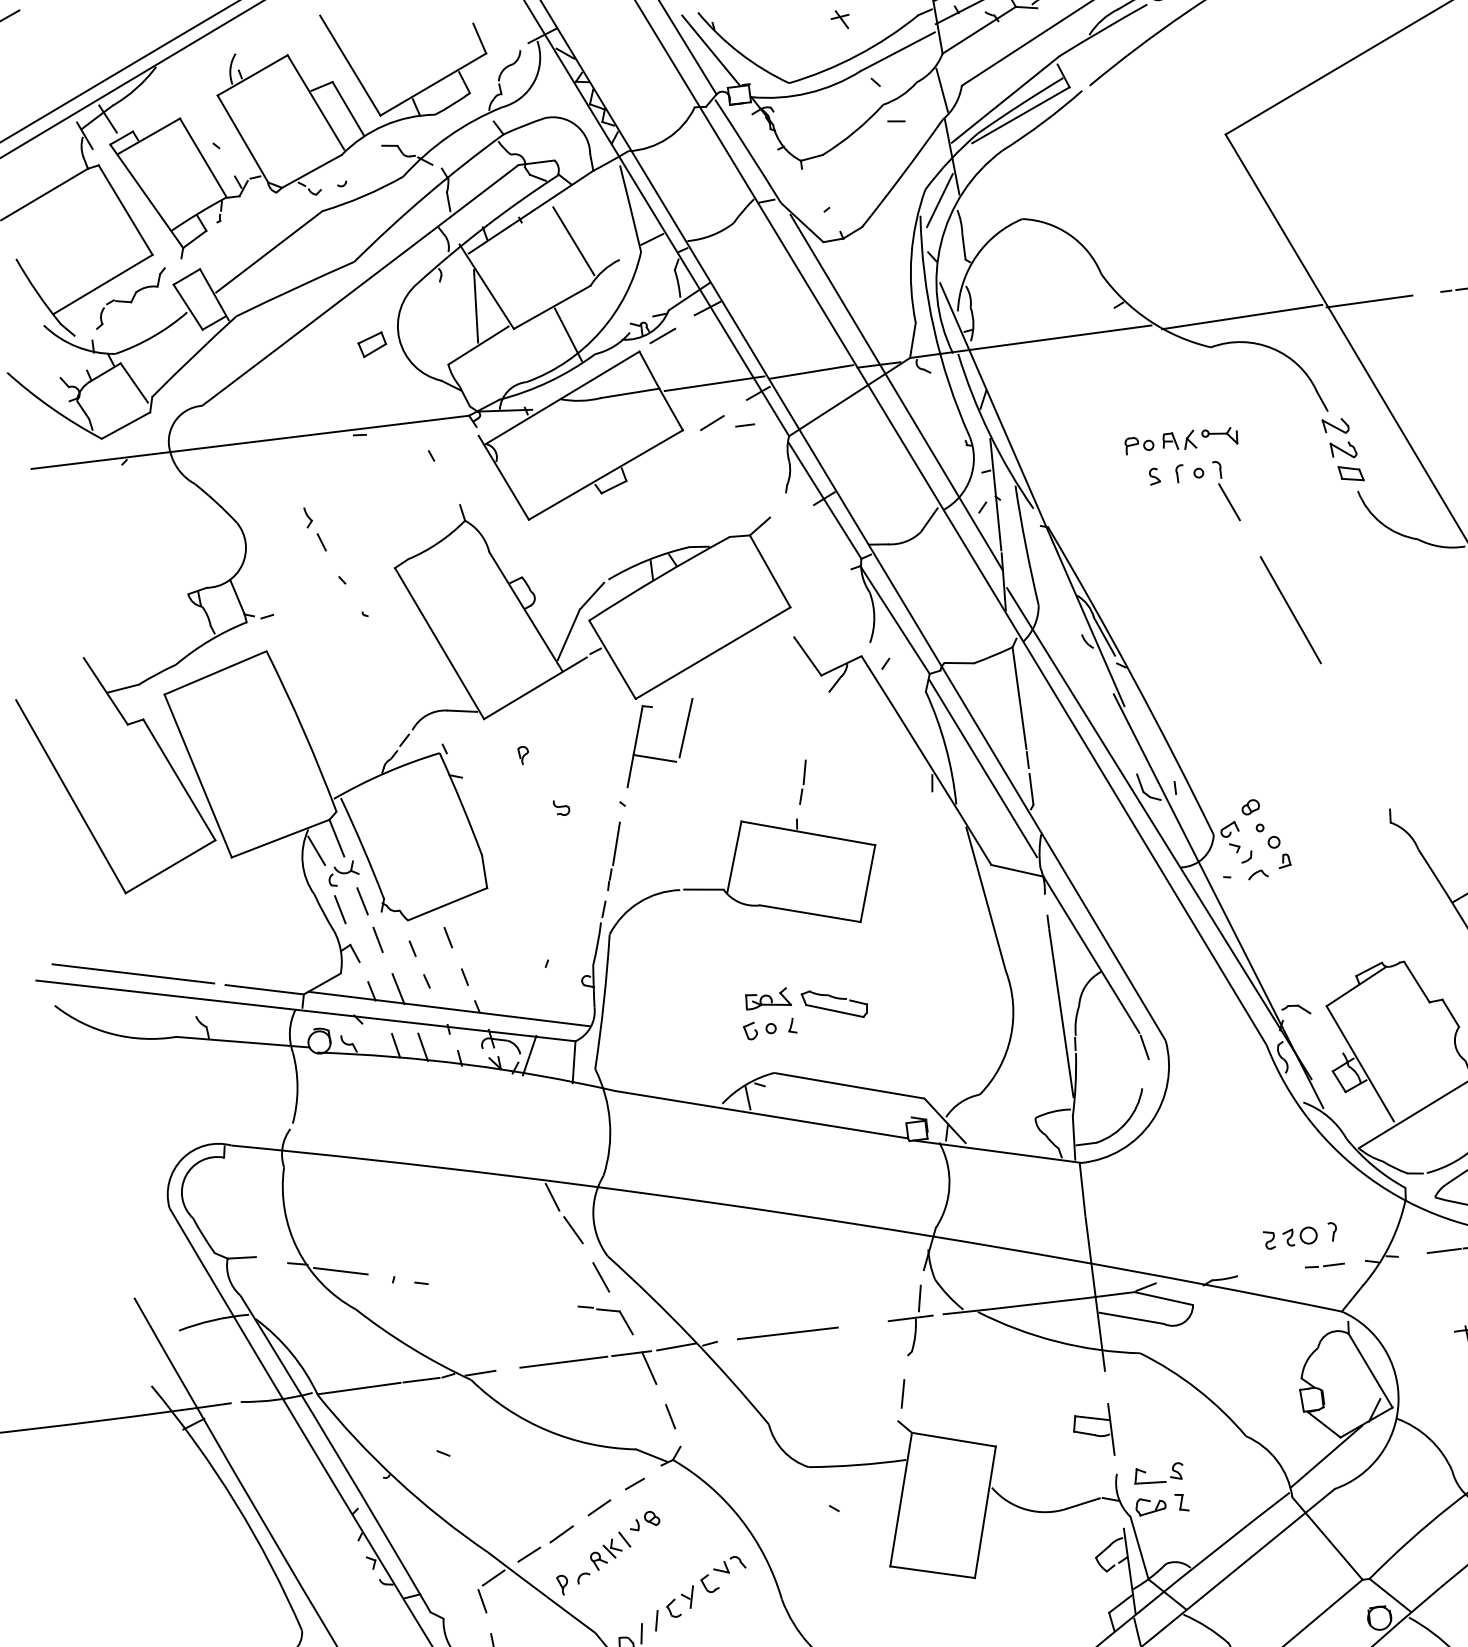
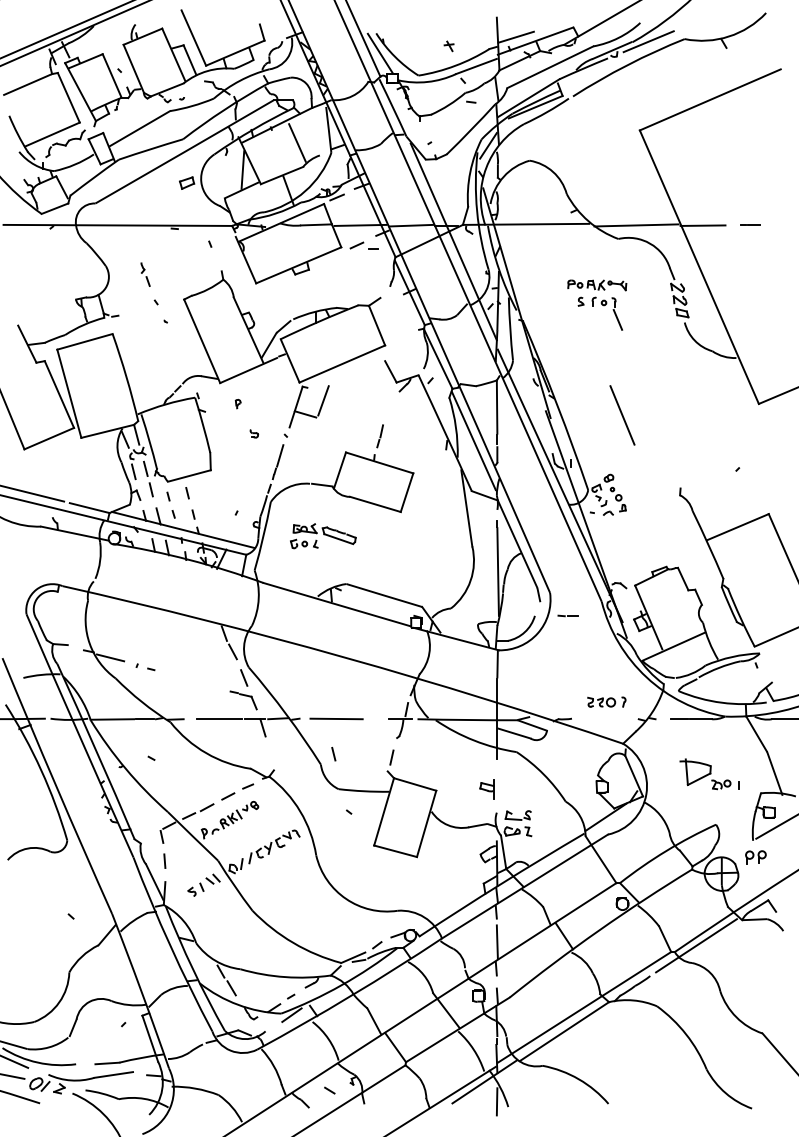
line: (1290, 610) -> (622, 415), moved
part: (805, 1009) -> (323, 536), moved
part: (1323, 1264) -> (567, 615), moved
line: (670, 1417) -> (333, 754), moved
part: (1091, 1432) -> (486, 789), size x0.7

